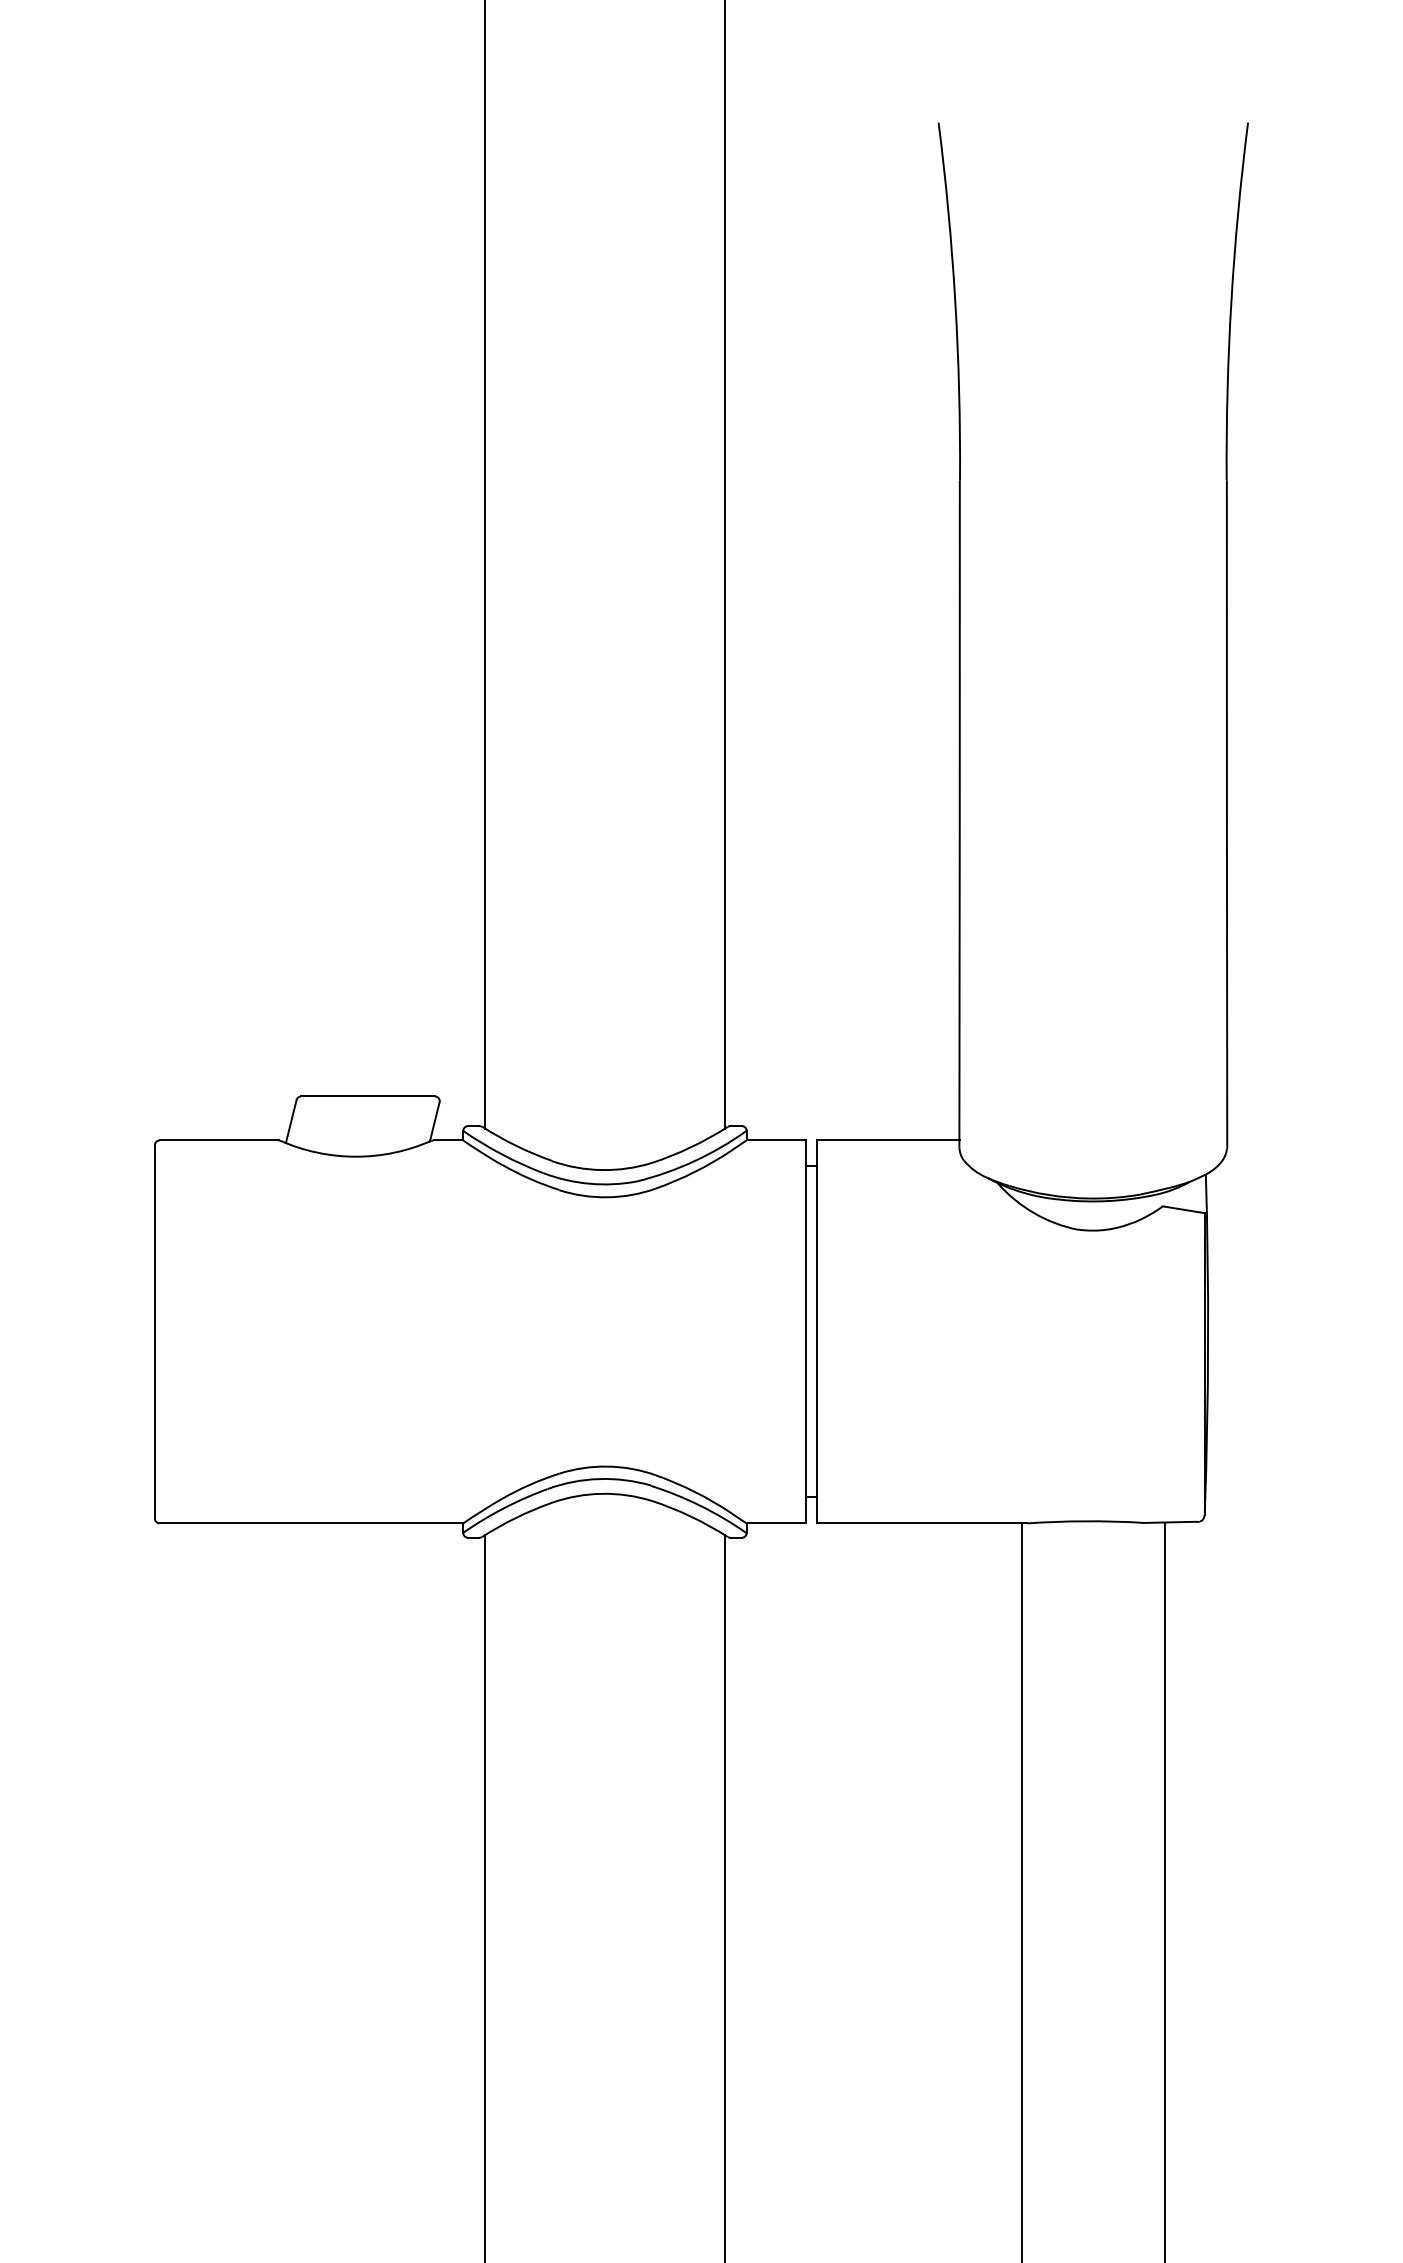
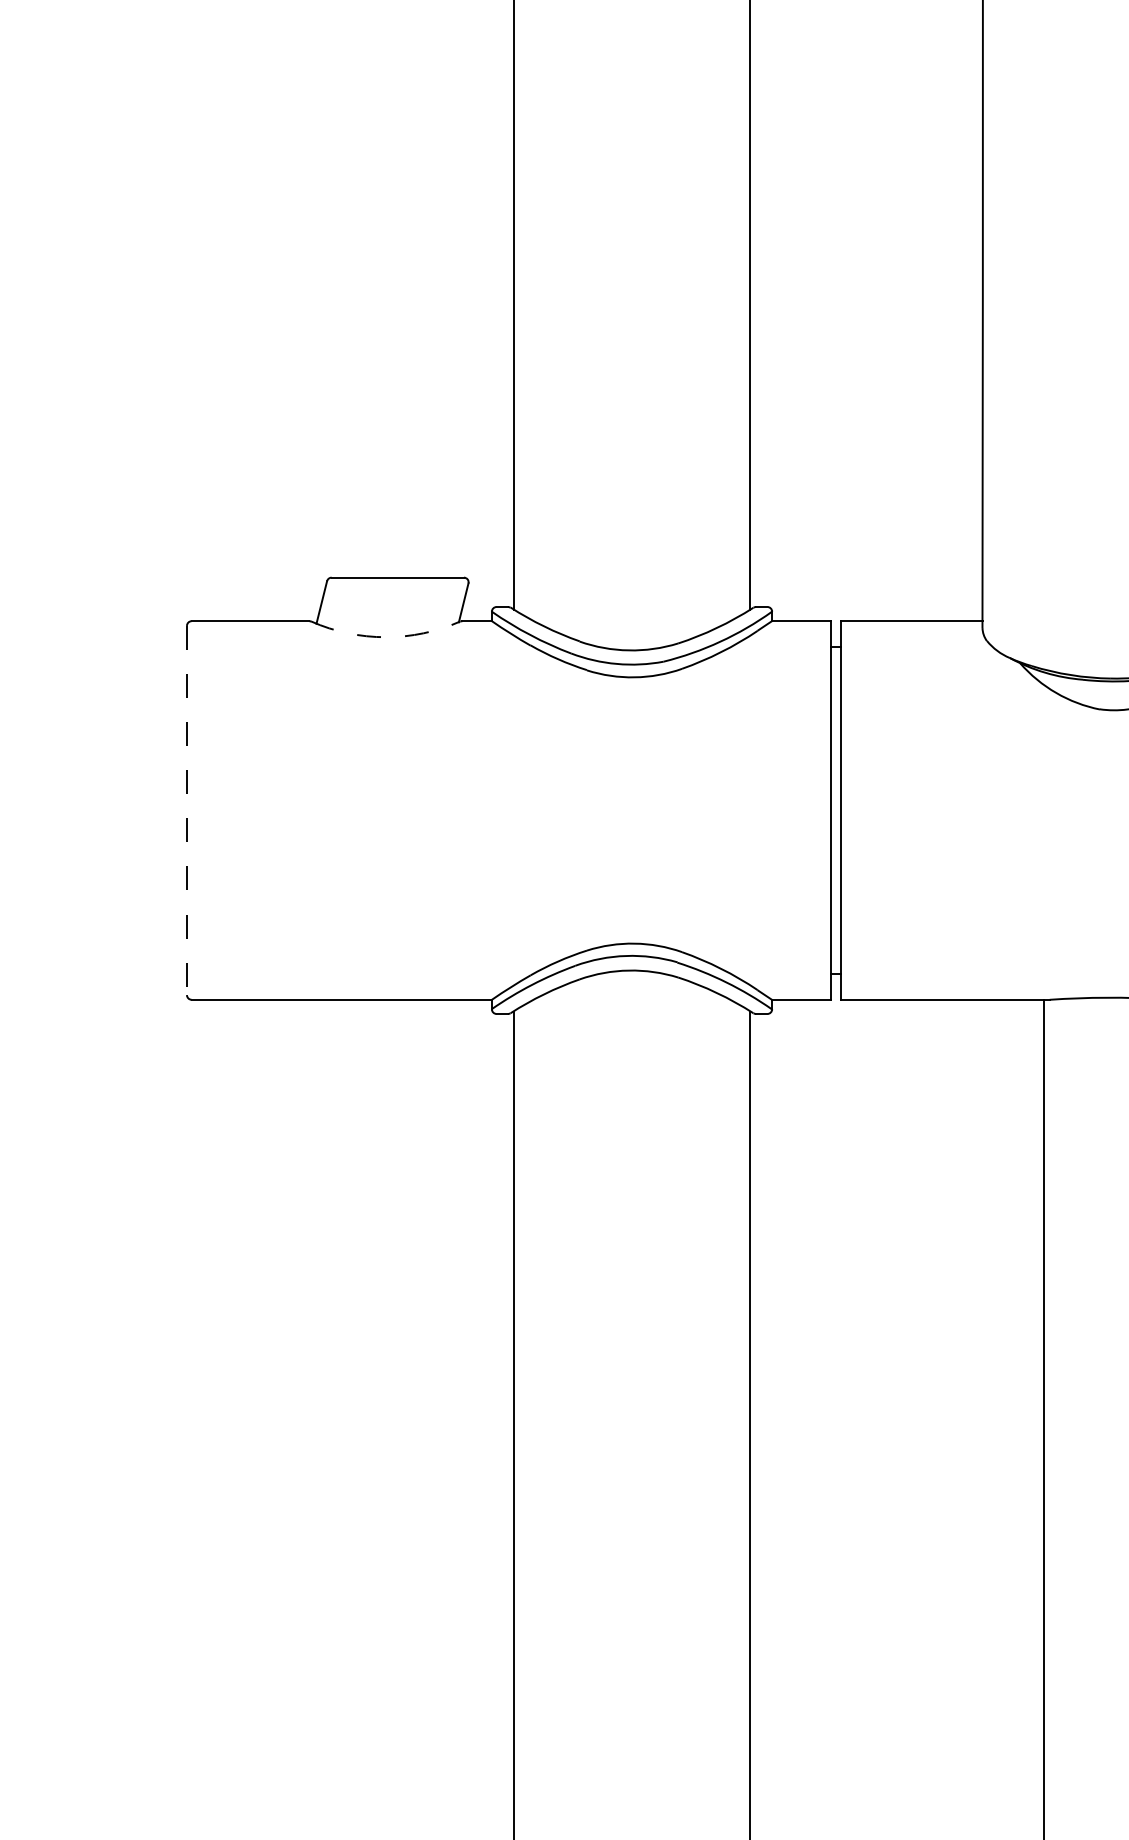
arc: (355, 1156) -> (385, 637), solid -> dashed
line: (155, 1331) -> (187, 810), solid -> dashed

